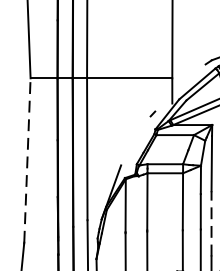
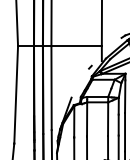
line: (27, 160) -> (16, 94), dashed -> solid
line: (212, 222) -> (125, 131), dashed -> solid

